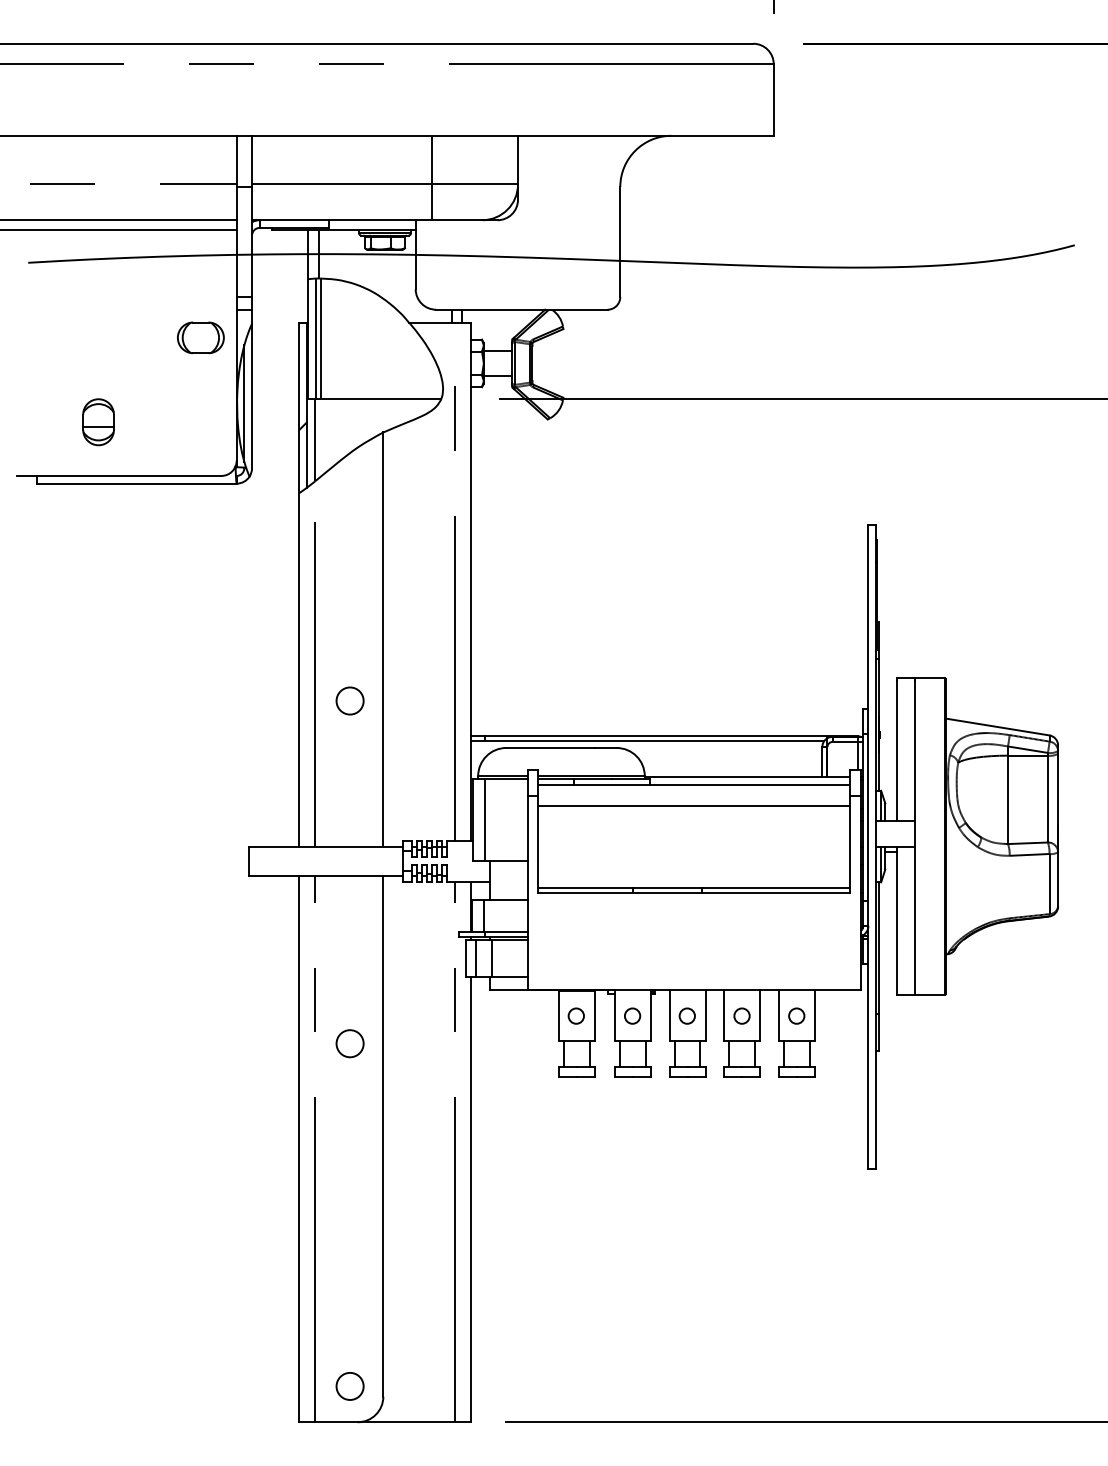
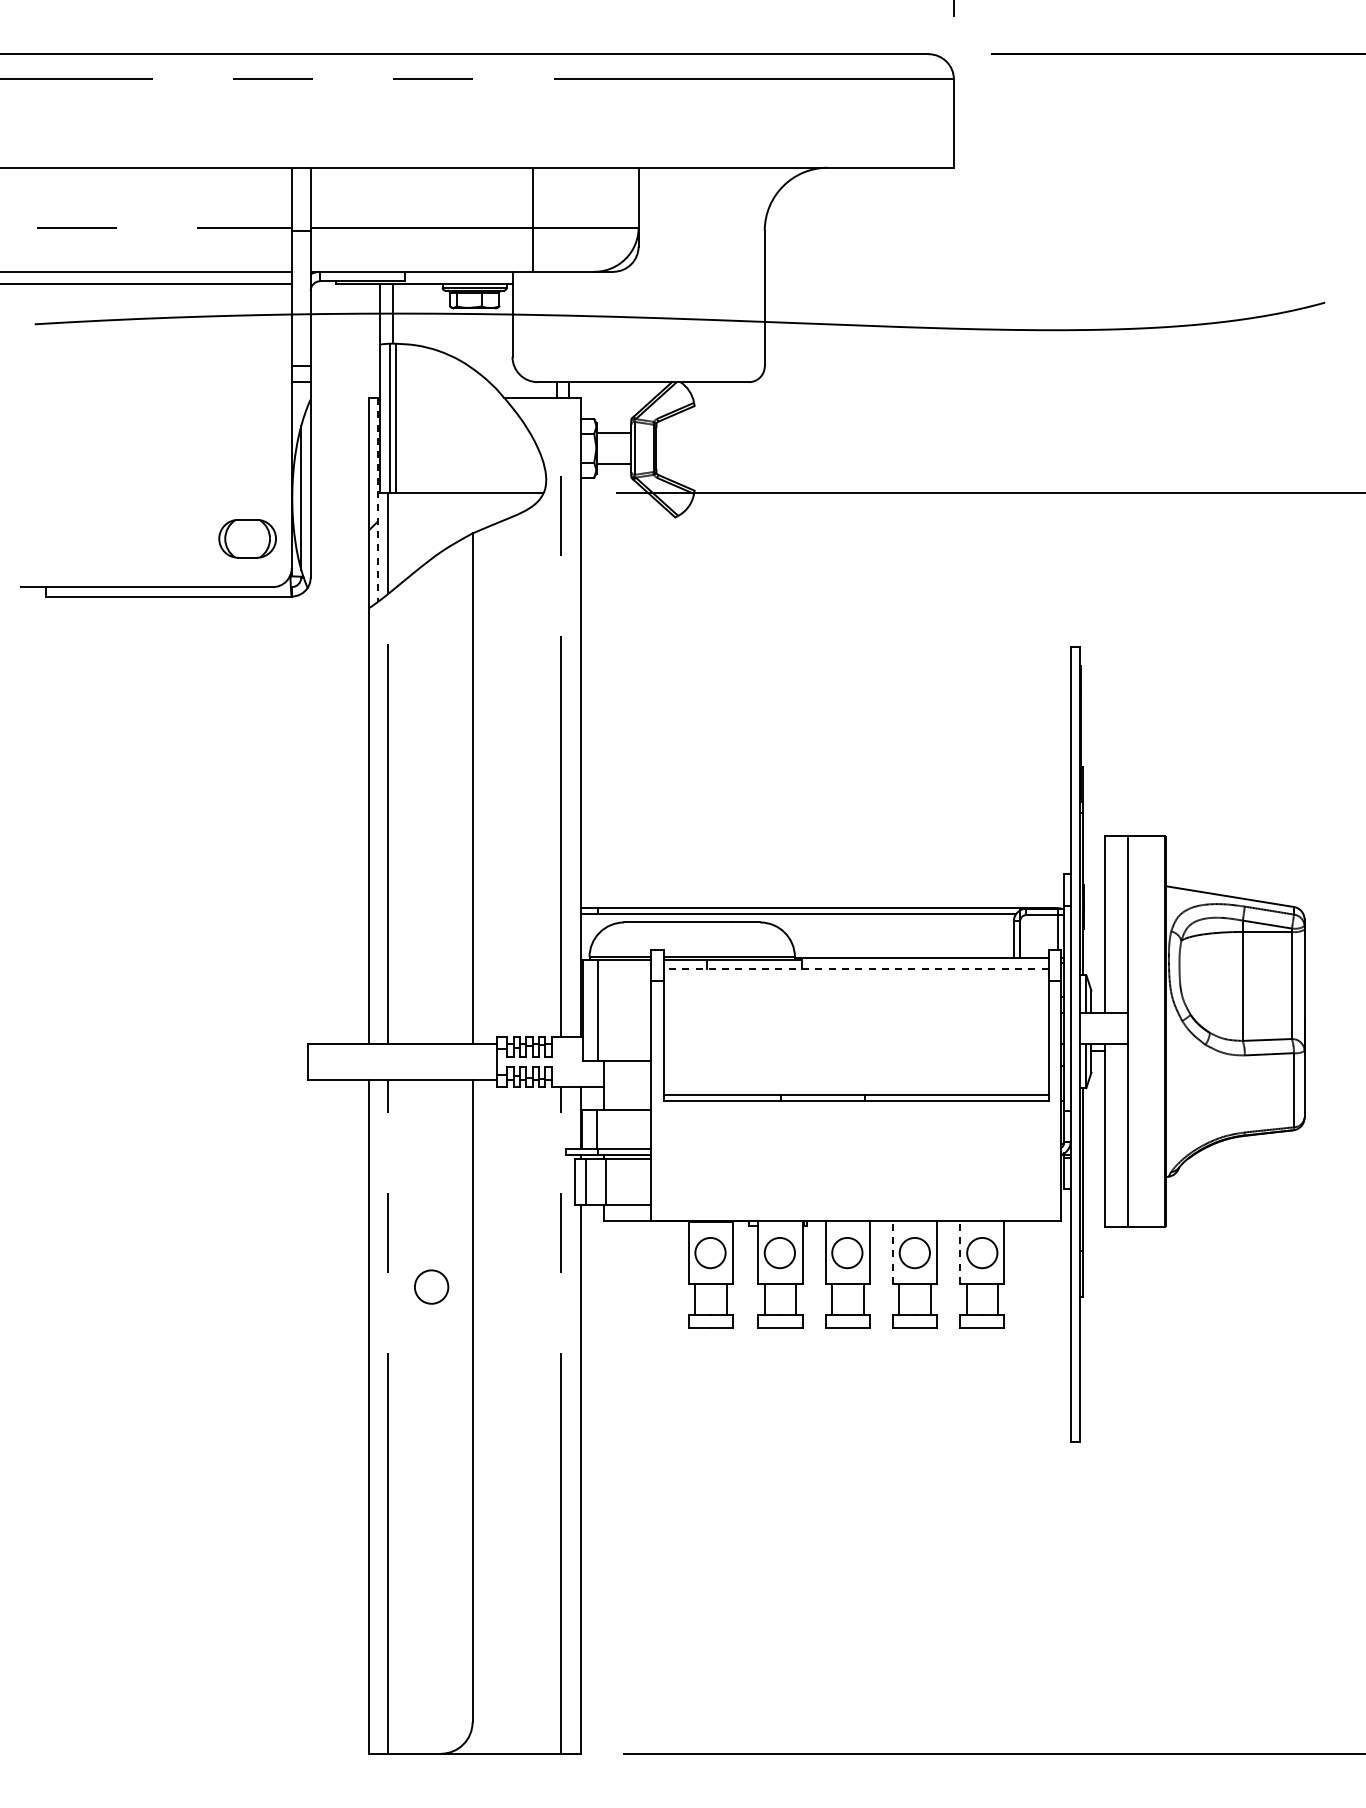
part: (200, 337) -> (247, 538), moved
line: (307, 404) -> (378, 499), solid -> dashed
part: (98, 421) -> (121, 520), removed
circle: (350, 700) -> (431, 864), removed
line: (693, 785) -> (855, 968), solid -> dashed
line: (693, 805) -> (855, 993), removed
circle: (576, 1015) -> (710, 1252), size x1.6
circle: (632, 1015) -> (779, 1252), size x1.6
circle: (686, 1015) -> (846, 1252), size x1.6
line: (723, 1015) -> (892, 1252), solid -> dashed
circle: (741, 1015) -> (914, 1252), size x1.6
line: (779, 1015) -> (960, 1252), solid -> dashed
circle: (796, 1015) -> (981, 1252), size x1.6
circle: (350, 1386) -> (431, 1709), removed

